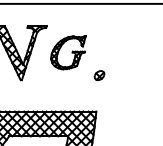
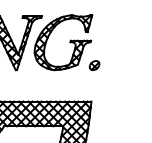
part: (68, 52) -> (63, 42), size x1.67

